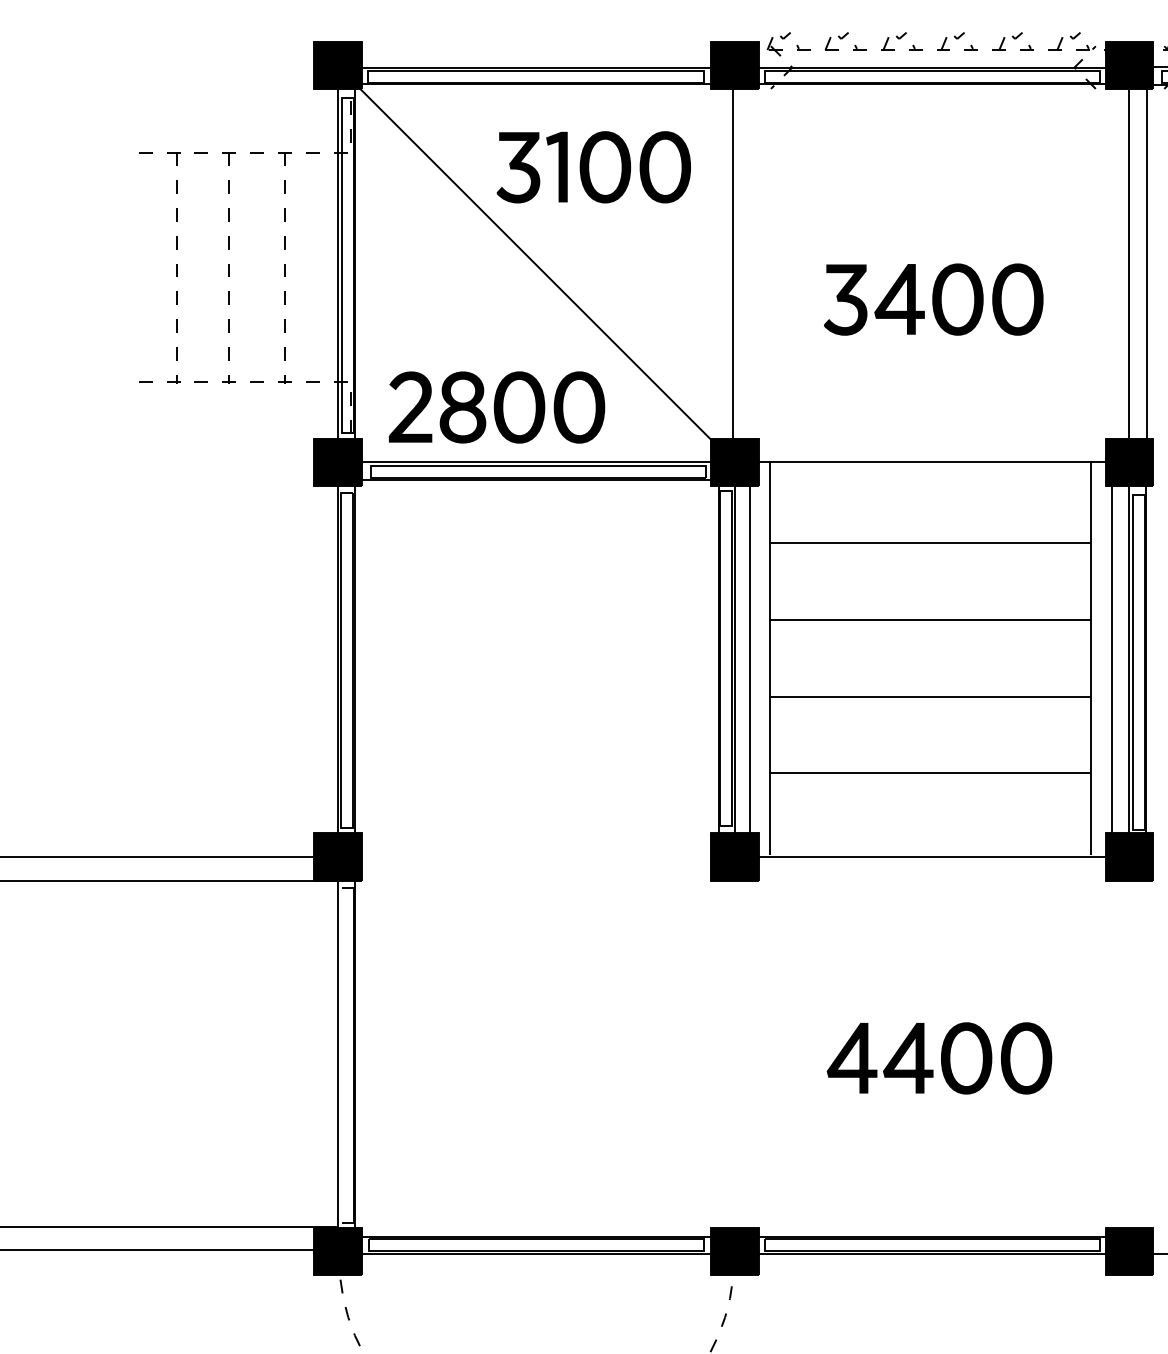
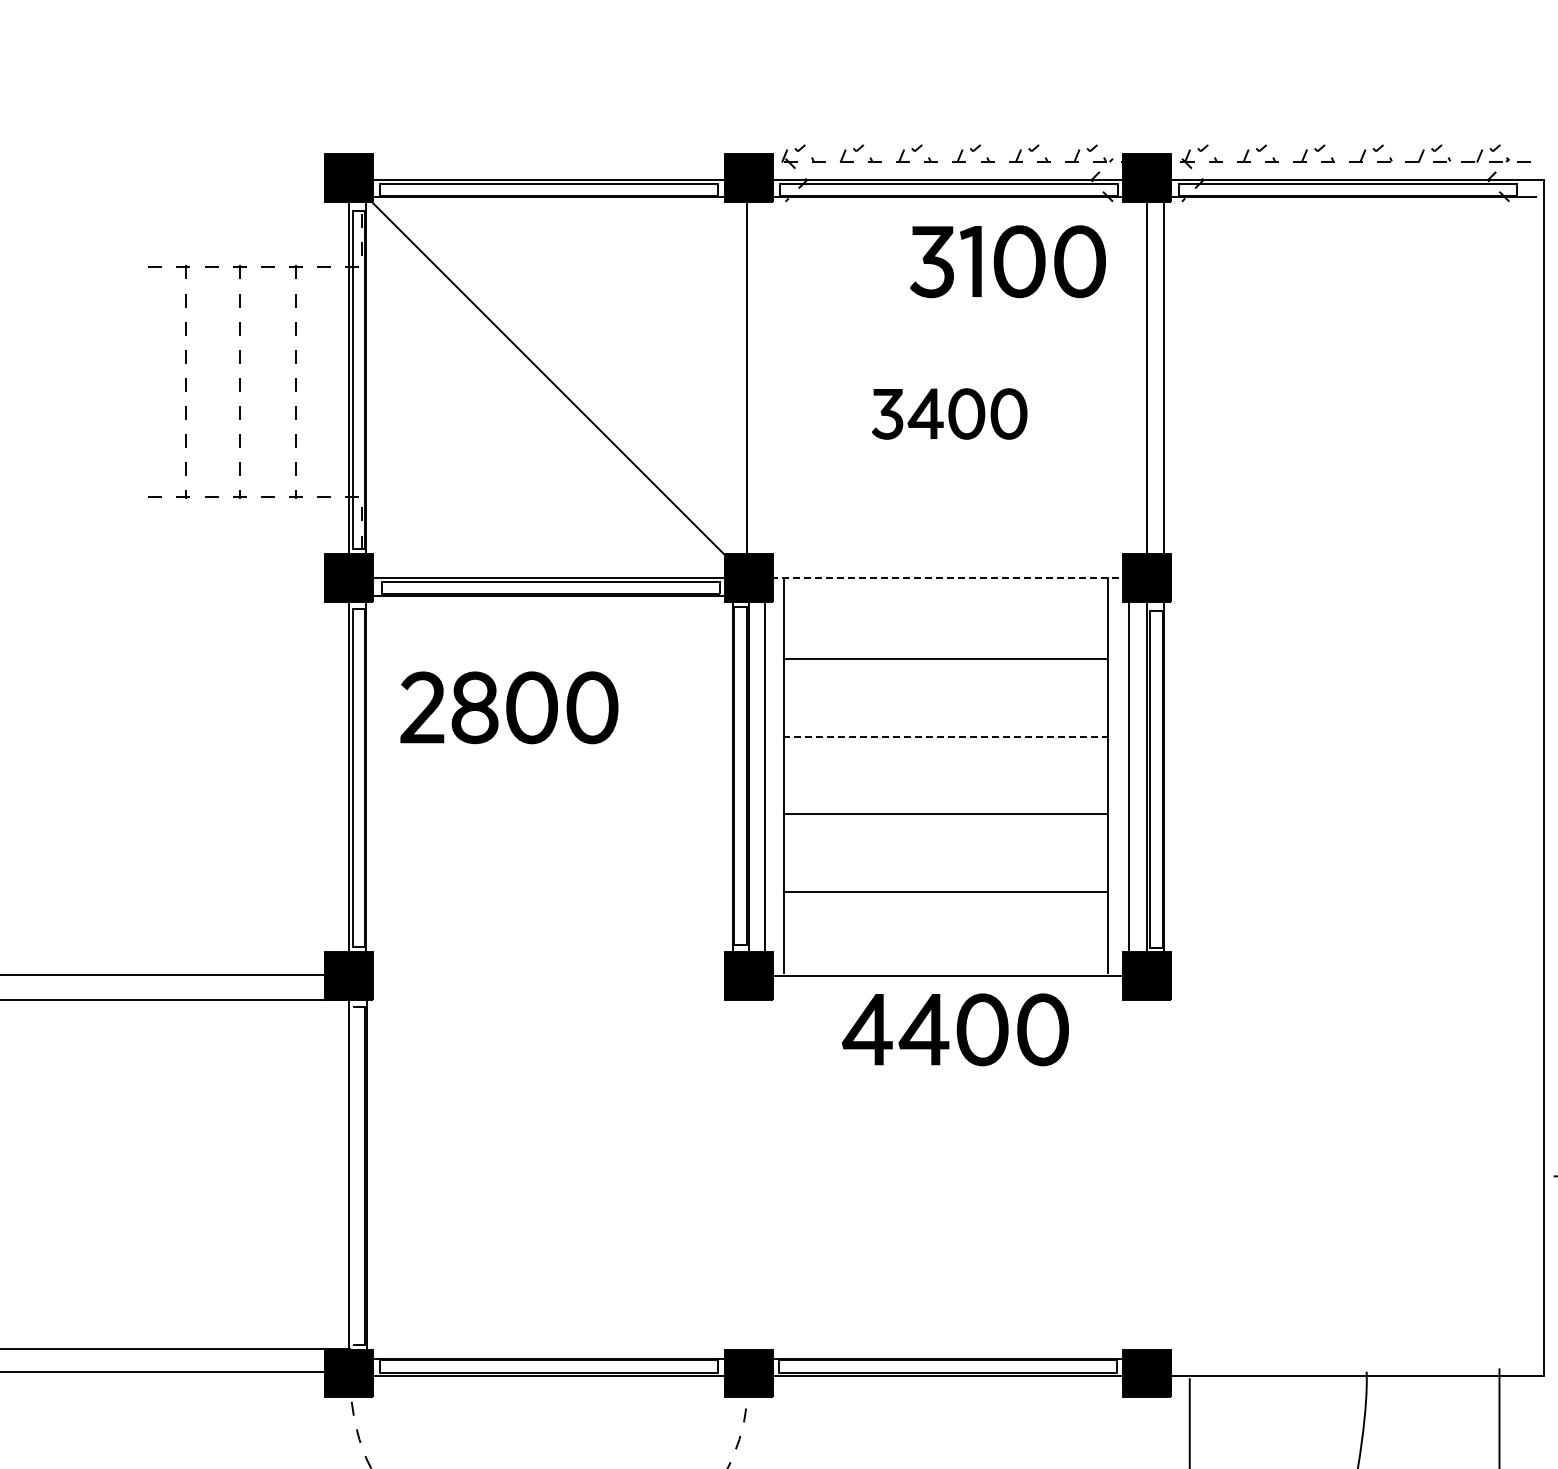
part: (593, 167) -> (1007, 261), moved
part: (933, 299) -> (949, 413), size x0.7
part: (497, 407) -> (509, 707), moved
line: (932, 461) -> (948, 577), solid -> dashed
line: (929, 619) -> (945, 736), solid -> dashed
part: (939, 1058) -> (955, 1029), moved

